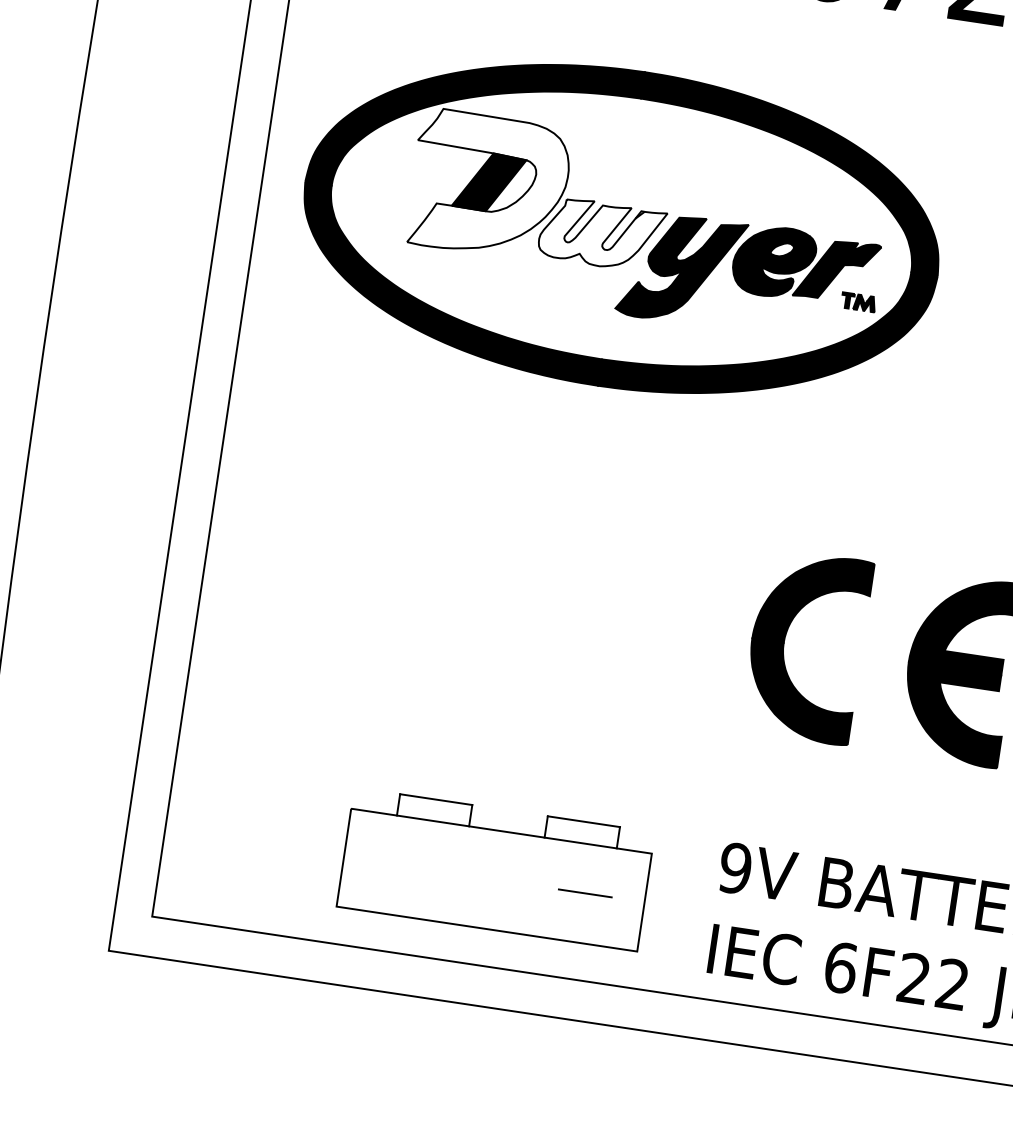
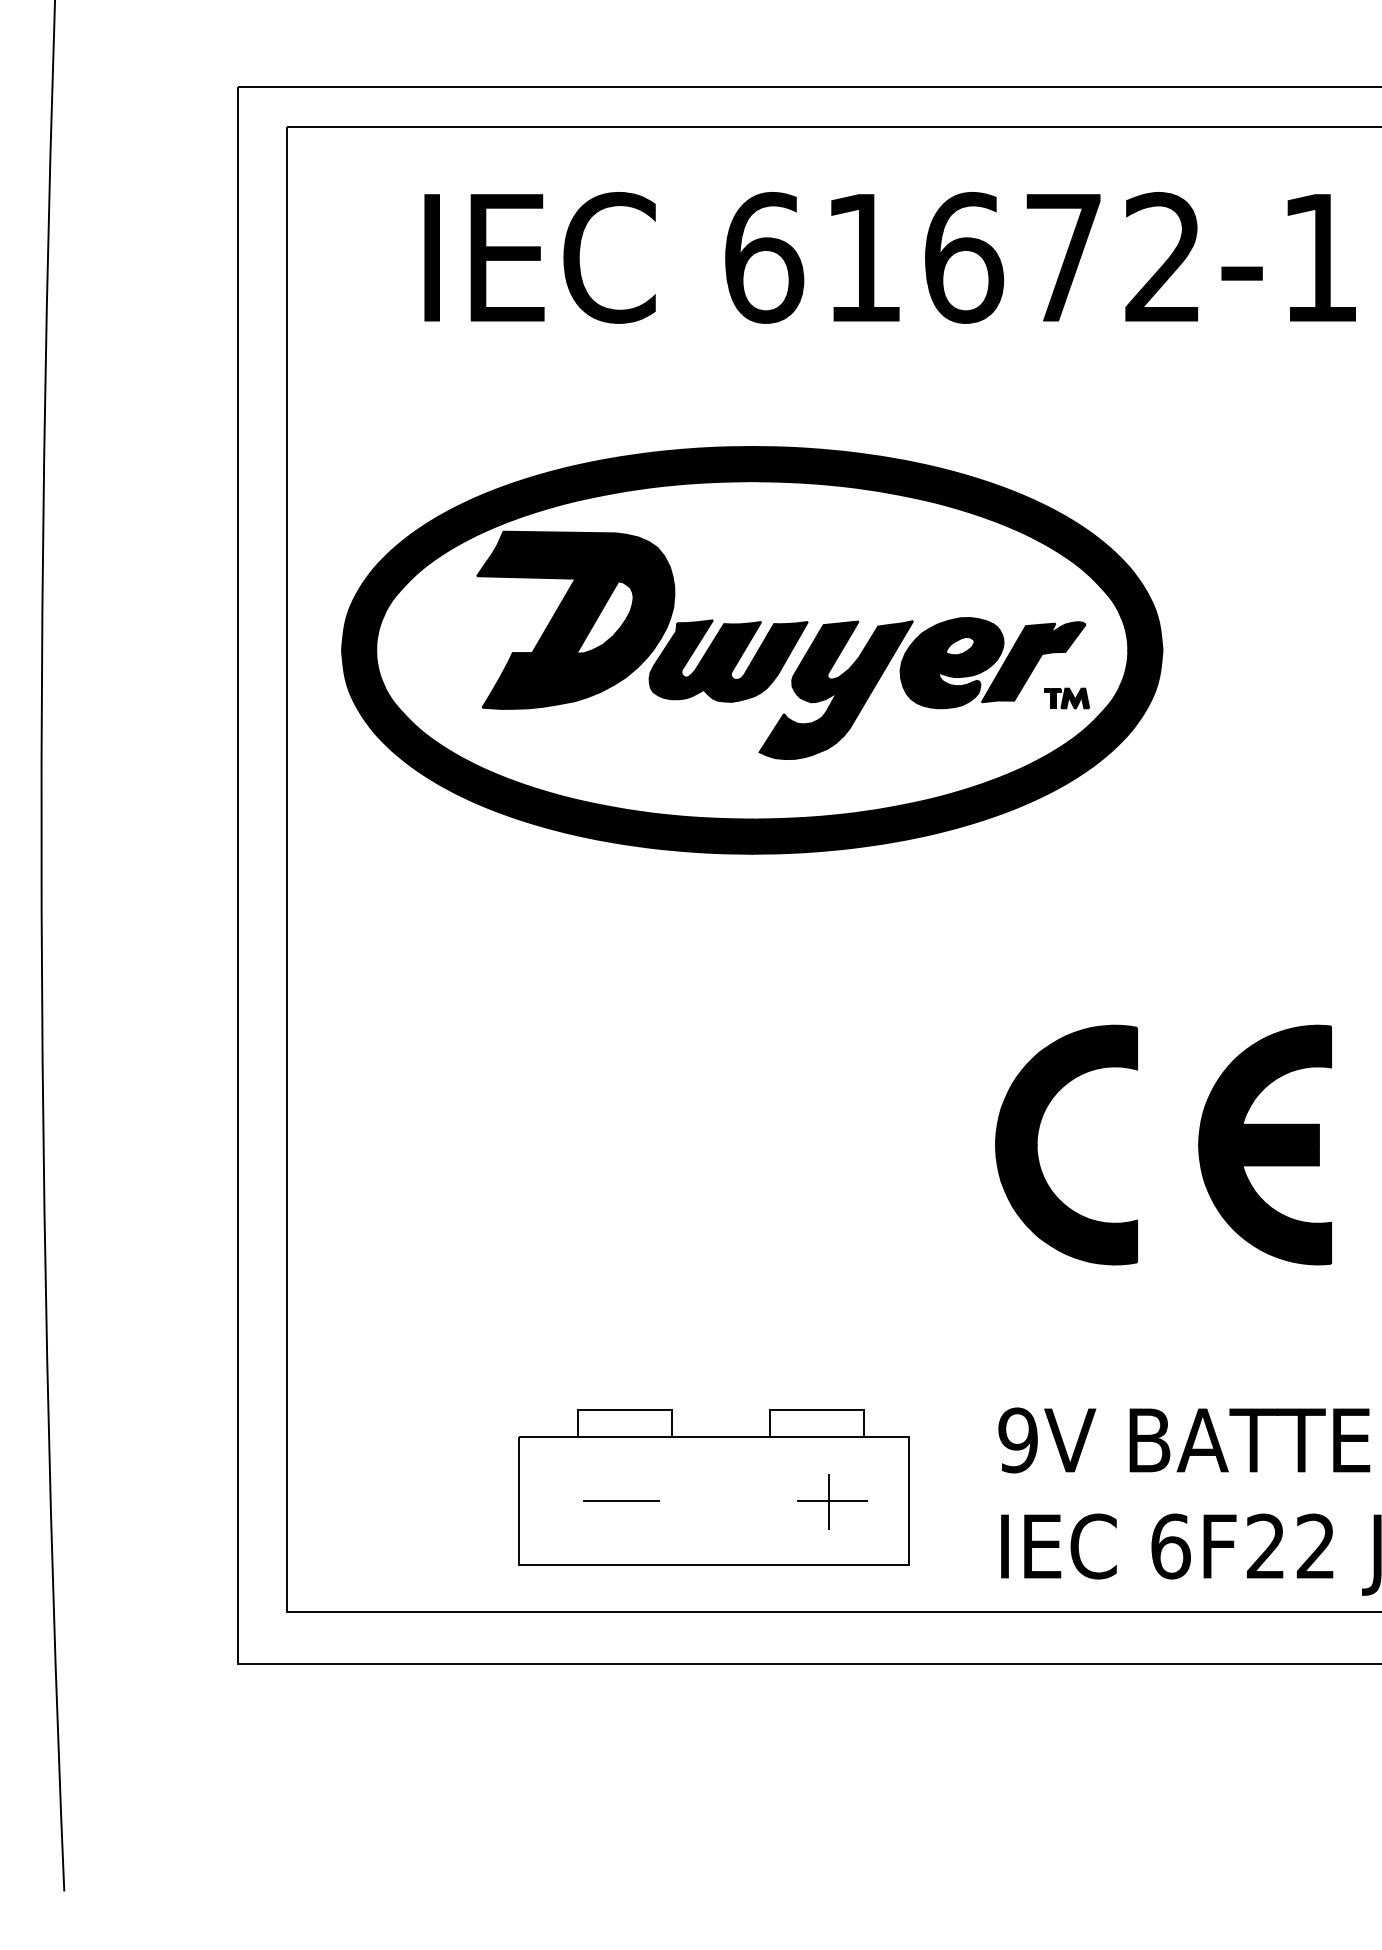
fill: (488, 184) -> (575, 619), added
fill: (602, 234) -> (728, 660), added
line: (422, 868) -> (620, 1500), added
line: (582, 894) -> (828, 1502), added

